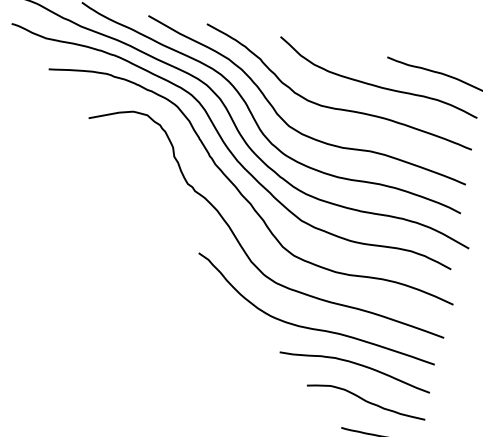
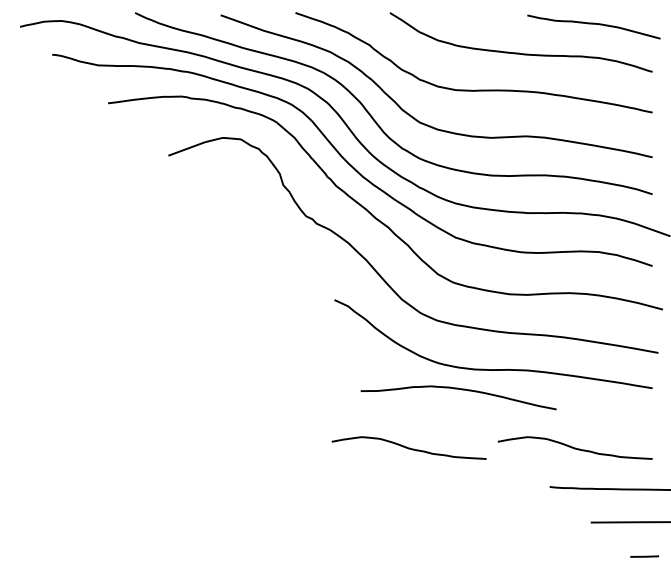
curve: (358, 365) -> (461, 390), moved
curve: (236, 378) -> (408, 447), added

